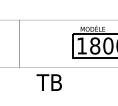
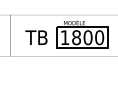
text: (49, 82) -> (36, 37), moved

